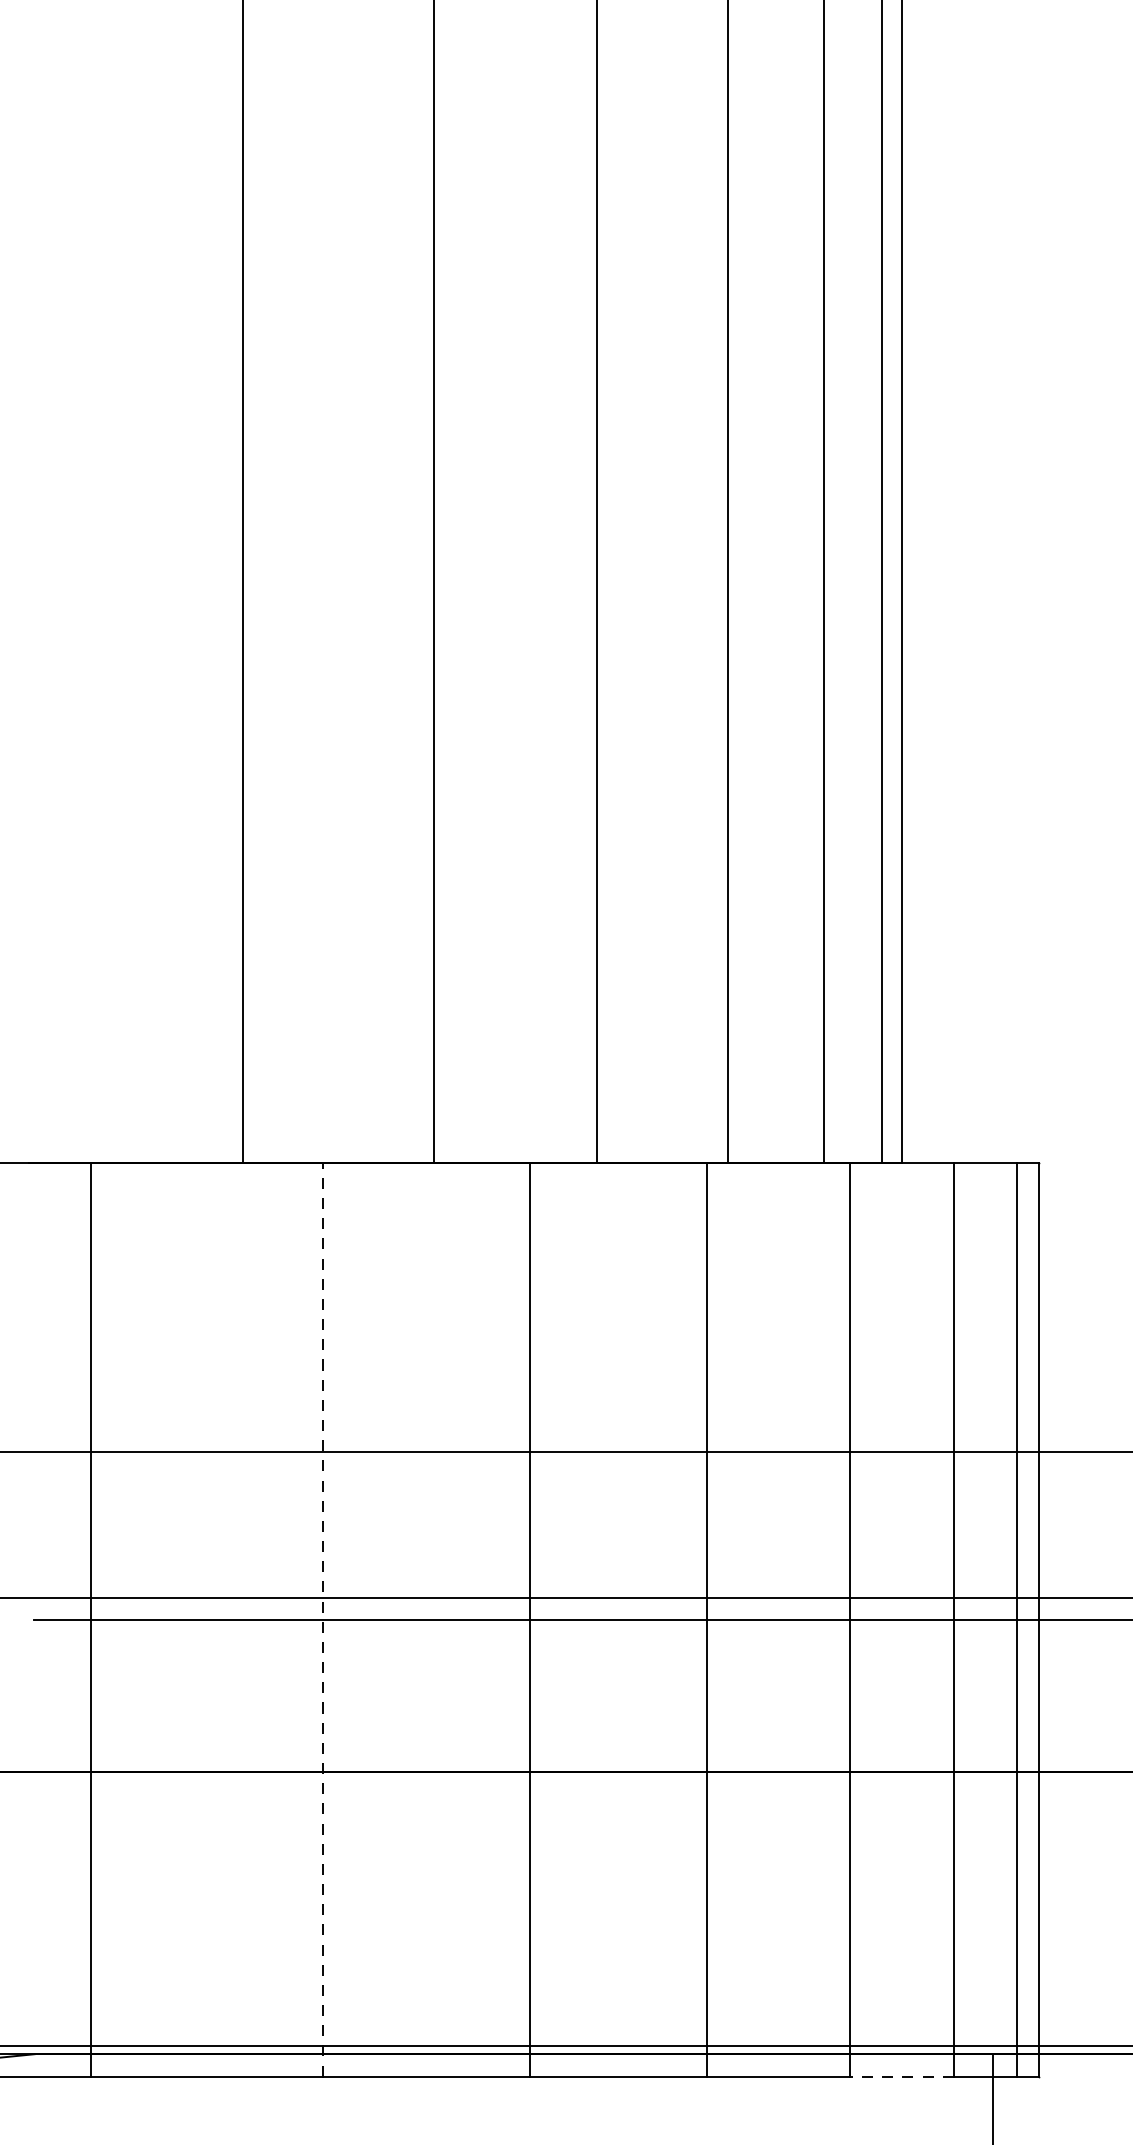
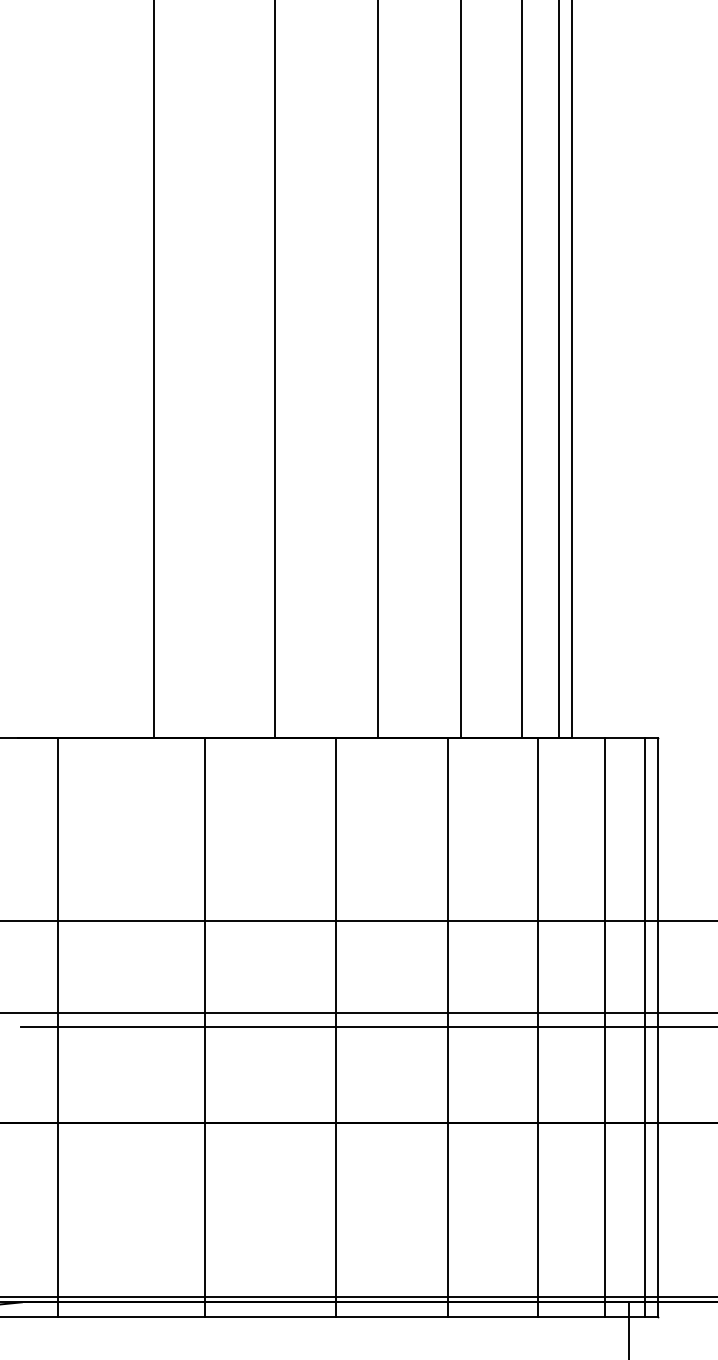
line: (322, 1619) -> (204, 1026), dashed -> solid
line: (900, 2076) -> (570, 1316), dashed -> solid

